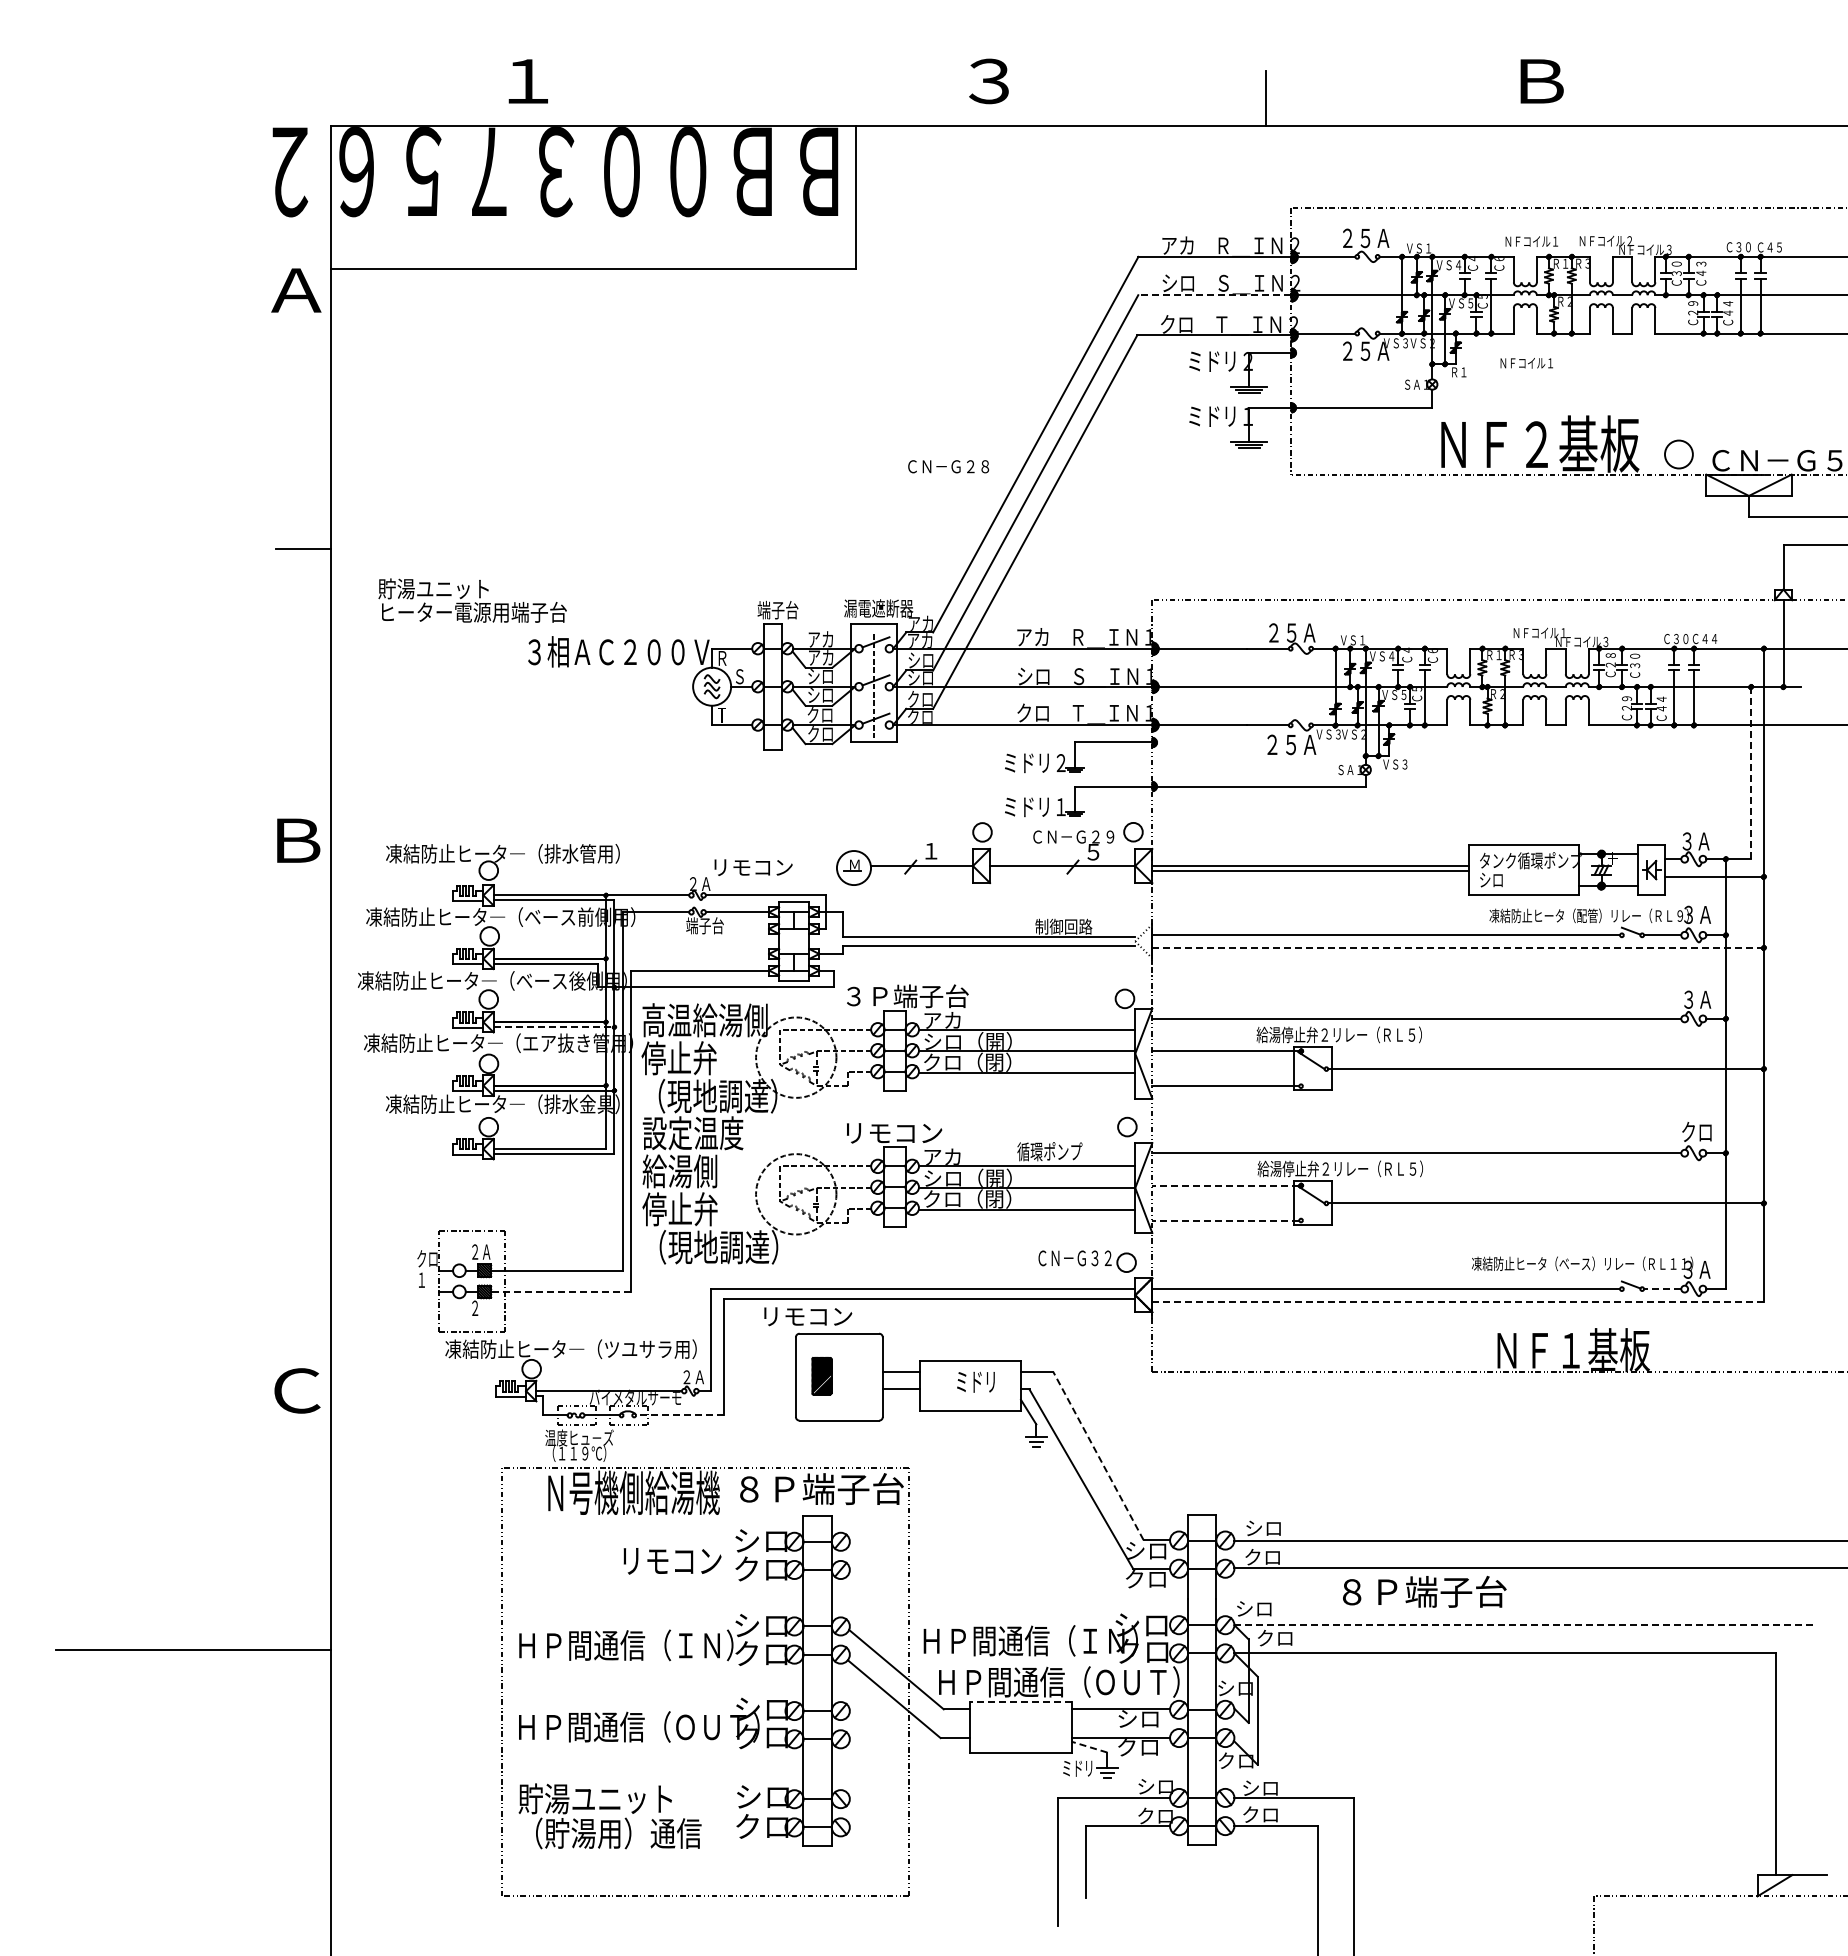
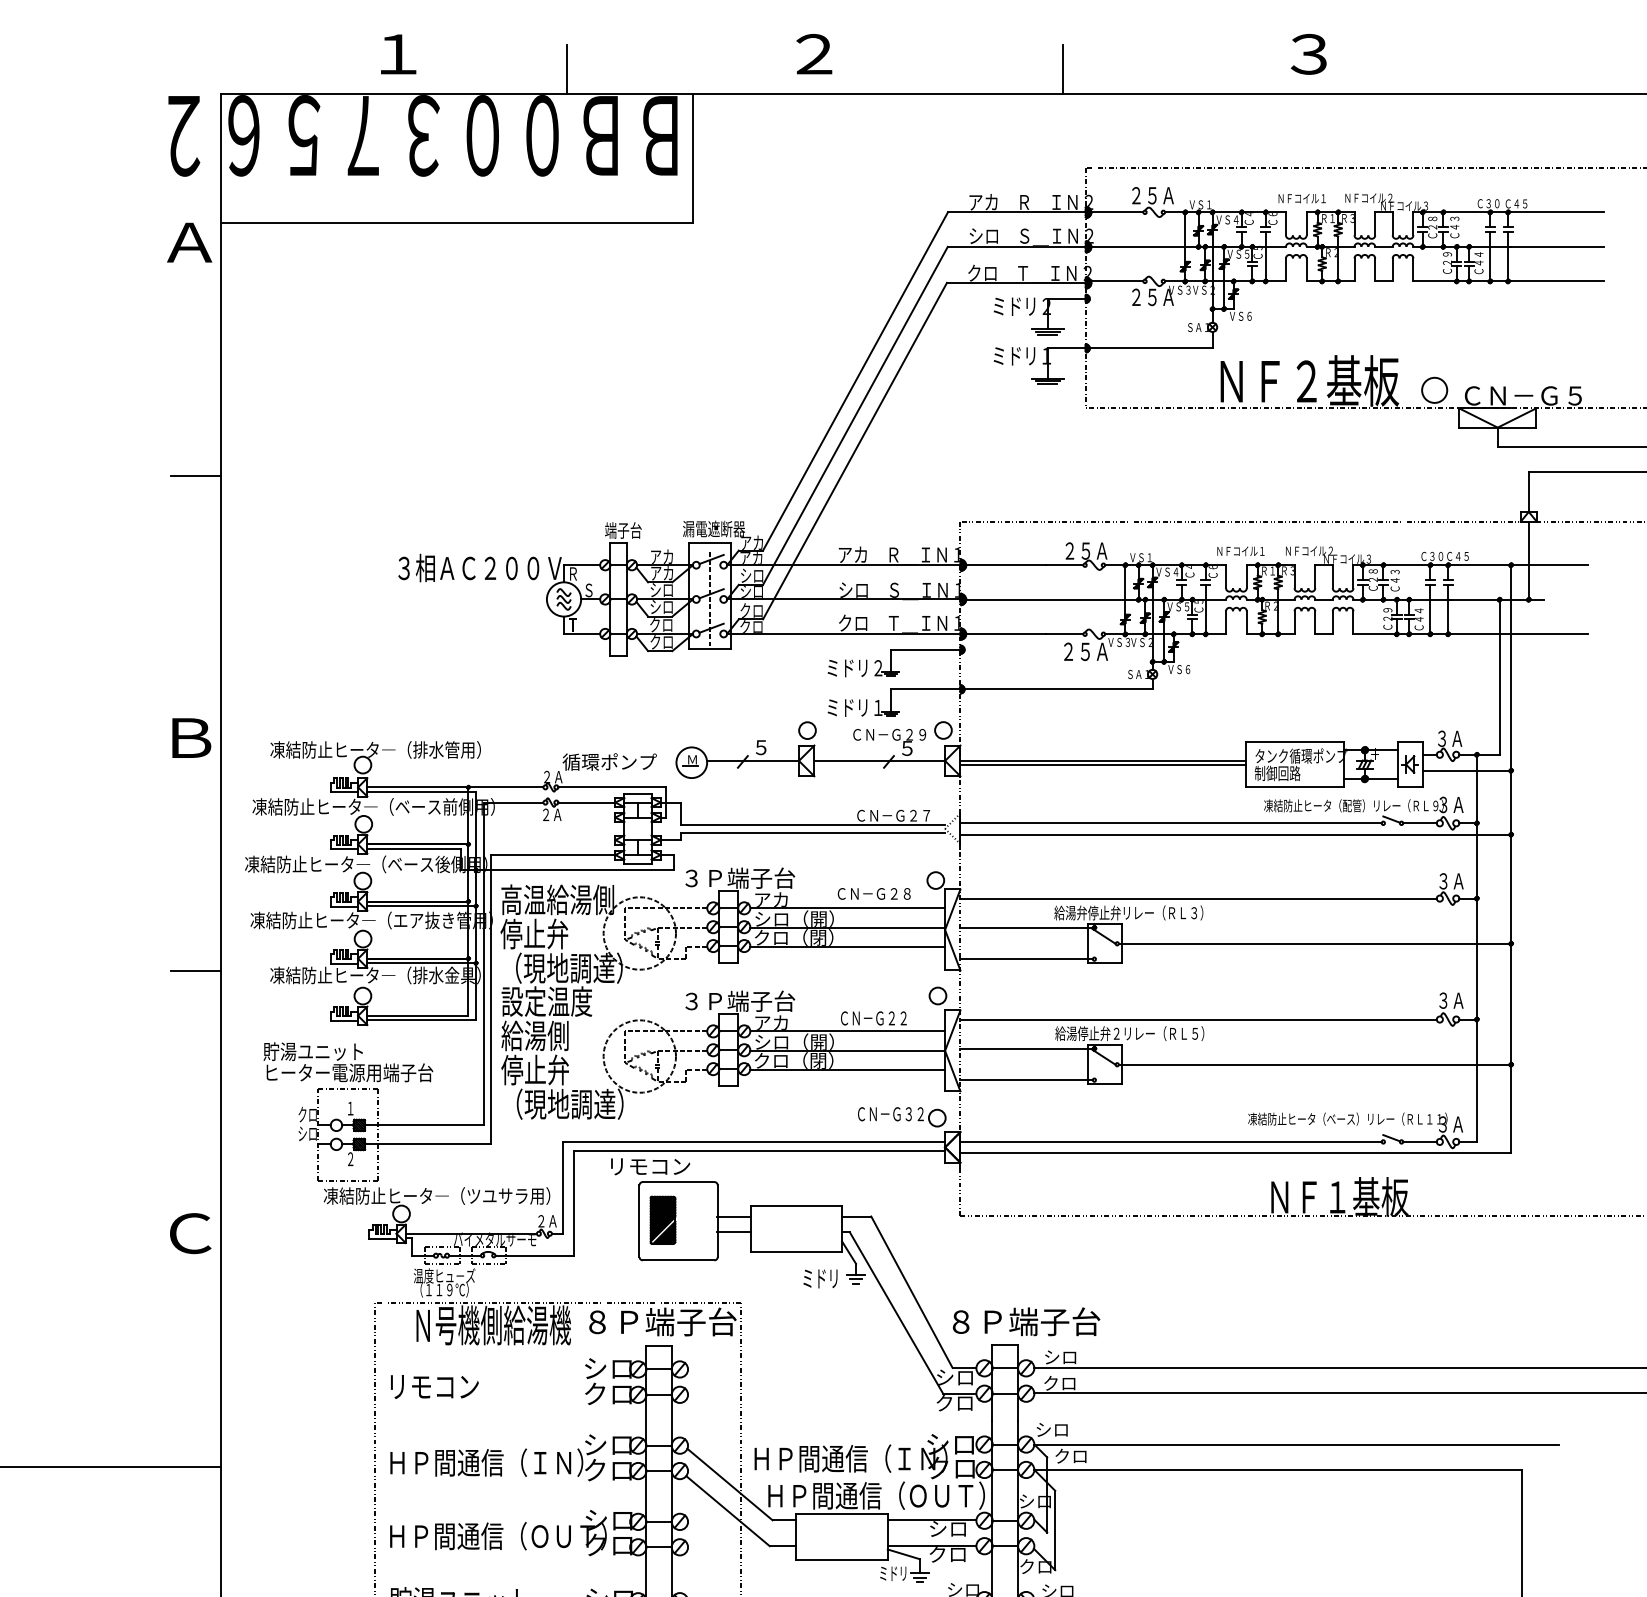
text: (989, 81) -> (813, 54), ３ -> ２
text: (1541, 81) -> (1310, 54), Ｂ -> ３
line: (715, 97) -> (567, 68), added
text: (1676, 268) -> (1432, 222), Ｃ３０ -> Ｃ２８
line: (1214, 295) -> (1016, 247), dashed -> solid
text: (1526, 363) -> (1240, 551), moved
text: (1463, 372) -> (1240, 316), Ｒ１ -> ＶＳ６
text: (948, 466) -> (874, 893), moved
text: (472, 600) -> (348, 1062), moved
text: (1563, 632) -> (1330, 550), ＮＦコイル１ -> ＮＦコイル２
text: (1714, 639) -> (1466, 556), Ｃ４４ -> Ｃ４５
text: (1635, 660) -> (1395, 575), Ｃ３０ -> Ｃ４３
text: (1404, 764) -> (1187, 669), ＶＳ３ -> ＶＳ６
line: (1751, 773) -> (1500, 677), dashed -> solid
text: (931, 851) -> (761, 747), １ -> ５
text: (762, 866) -> (609, 761), リモコン -> 循環ポンプ
text: (1504, 879) -> (1277, 773), シロ -> 制御回路
text: (704, 925) -> (557, 814), 端子台 -> ２Ａ
text: (1076, 926) -> (892, 815), 制御回路 -> ＣＮ－Ｇ２７
line: (1458, 948) -> (1236, 835), dashed -> solid
line: (554, 1027) -> (422, 906), dashed -> solid
text: (1348, 1034) -> (1137, 912), 給湯停止弁２リレー（ＲＬ５） -> 給湯弁停止弁リレー（ＲＬ３）
line: (302, 1099) -> (195, 971), added
text: (1696, 1131) -> (1450, 999), クロ -> ３Ａ
text: (907, 1132) -> (739, 1000), リモコン -> ３Ｐ端子台
text: (1054, 1151) -> (872, 1017), 循環ポンプ -> ＣＮ－Ｇ２２
line: (1225, 1185) -> (1026, 1048), dashed -> solid
line: (1225, 1220) -> (1026, 1080), dashed -> solid
text: (481, 1251) -> (356, 1108), ２Ａ -> １
text: (427, 1280) -> (307, 1134), １ -> シロ
line: (1662, 1289) -> (1419, 1142), dashed -> solid
line: (560, 1291) -> (427, 1144), dashed -> solid
line: (1458, 1301) -> (1236, 1153), dashed -> solid
part: (821, 1376) -> (662, 1220), size x1.43
text: (975, 1381) -> (820, 1278), moved
line: (679, 1415) -> (534, 1255), dashed -> solid
line: (1098, 1455) -> (911, 1291), dashed -> solid
text: (672, 1561) -> (434, 1387), moved
text: (1424, 1591) -> (1026, 1321), moved
line: (1526, 1625) -> (1297, 1444), dashed -> solid
line: (1020, 1702) -> (841, 1514), dashed -> solid
line: (1089, 1747) -> (903, 1554), dashed -> solid

